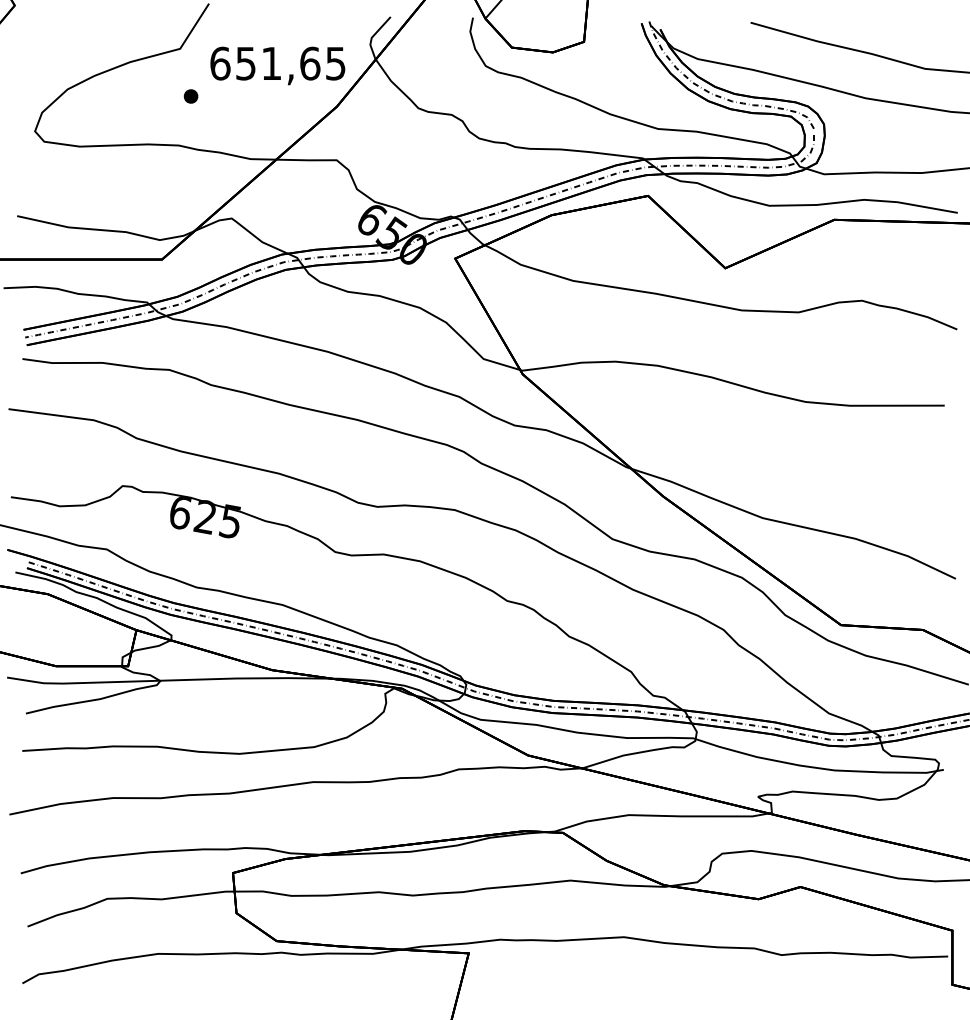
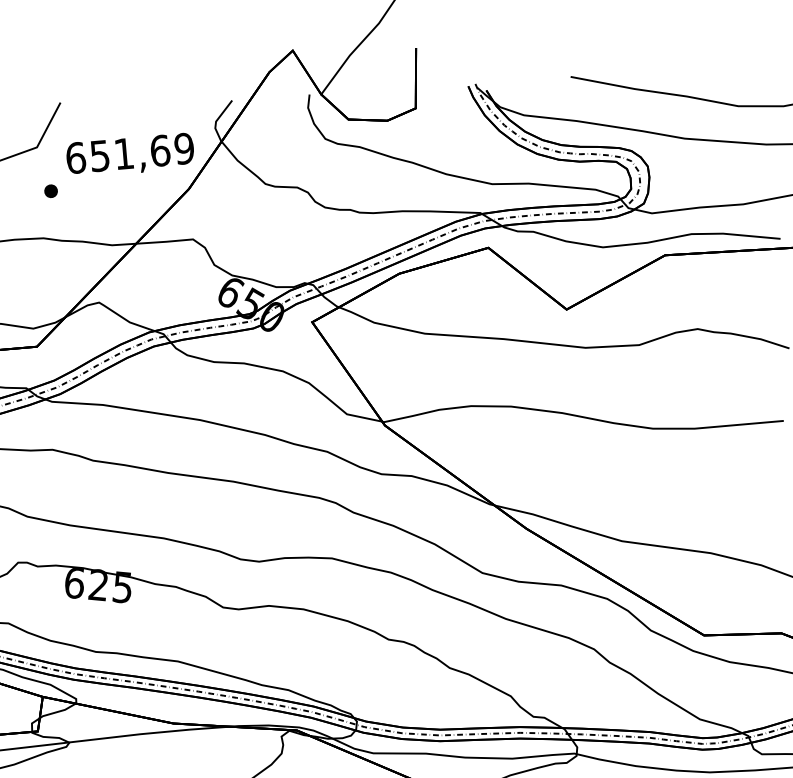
text: (335, 63) -> (184, 148), 651,65 -> 651,69

